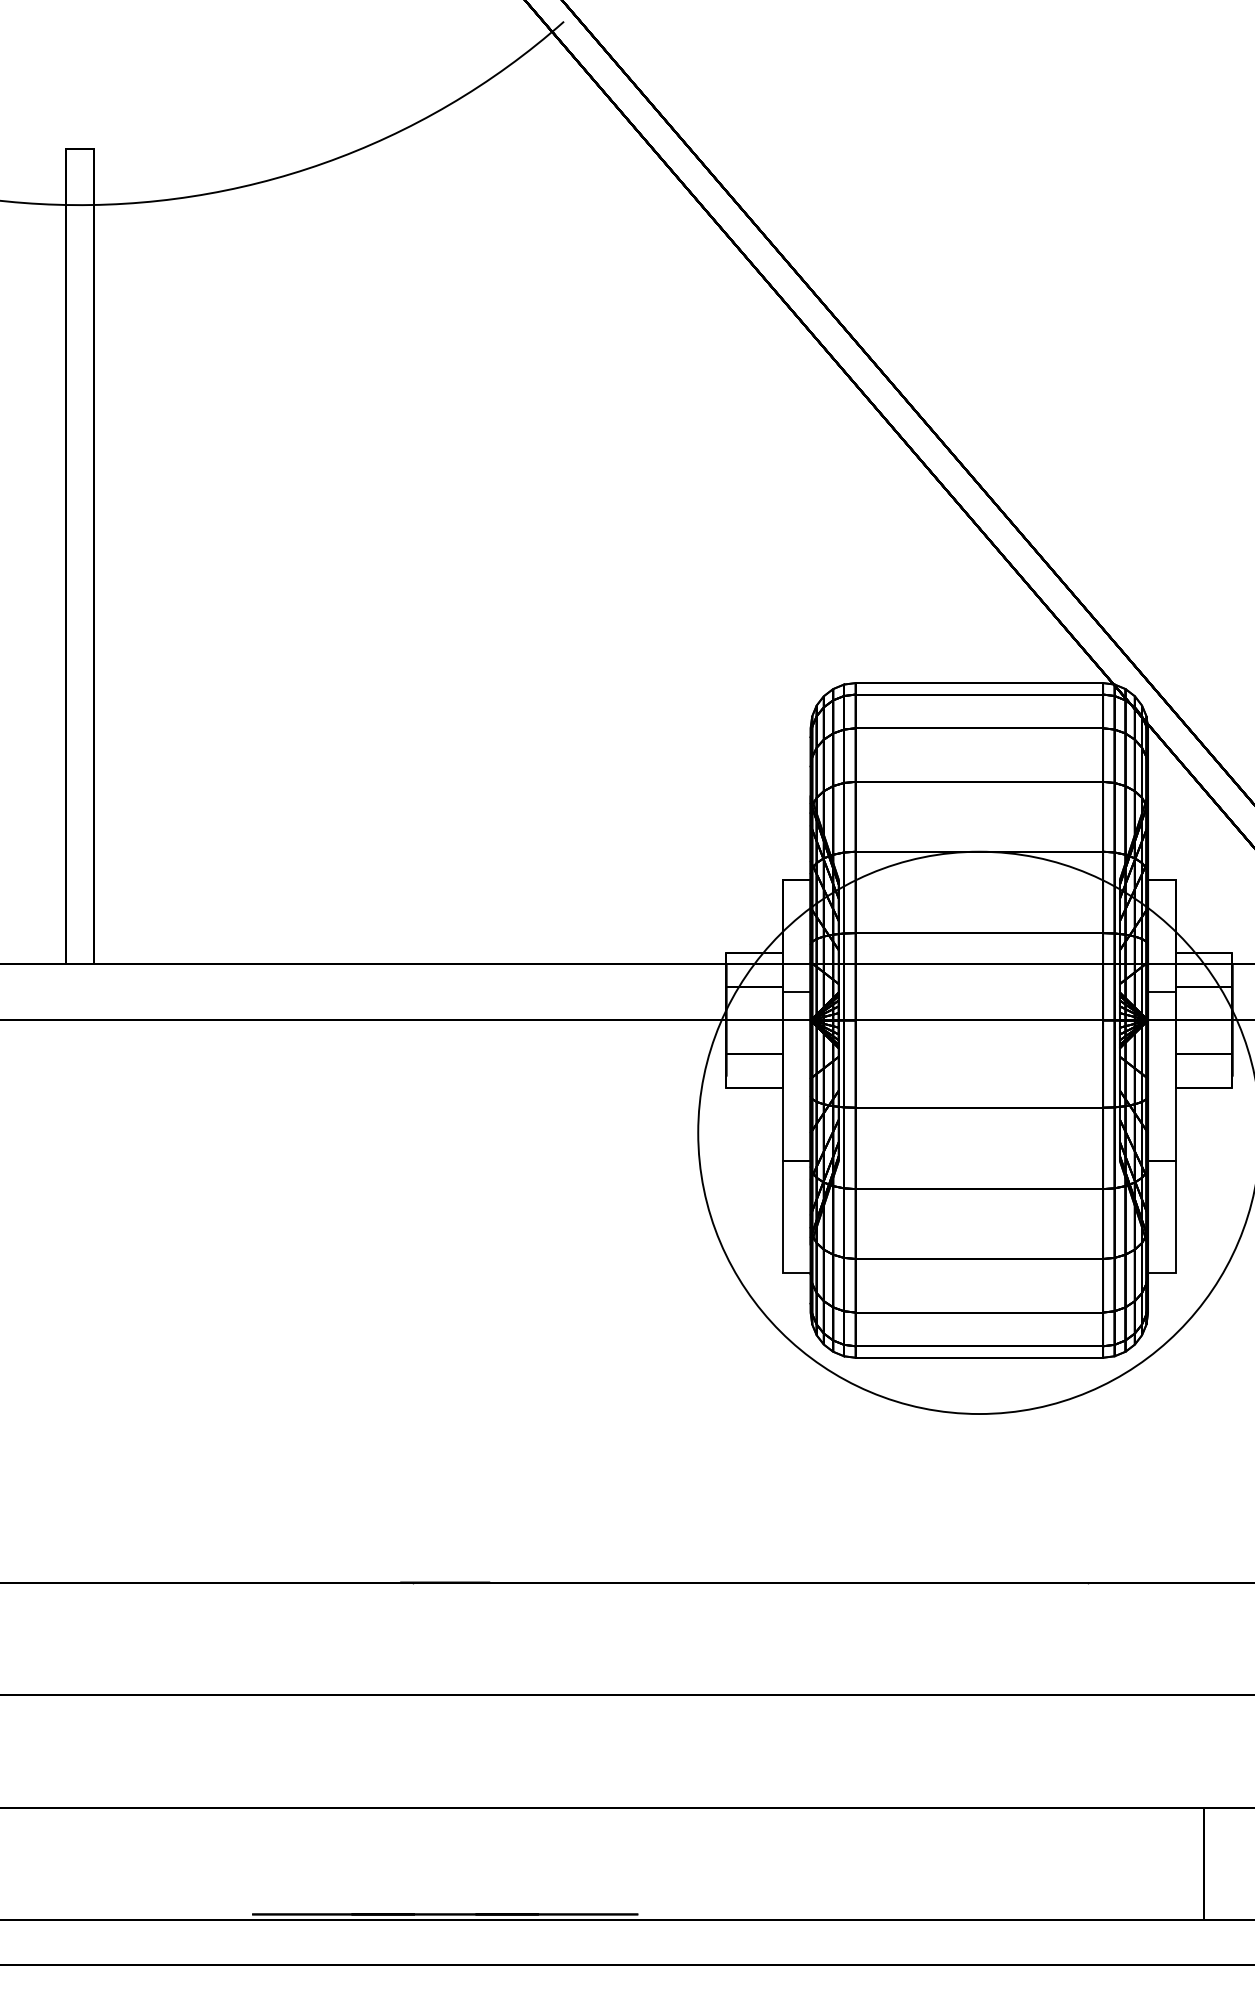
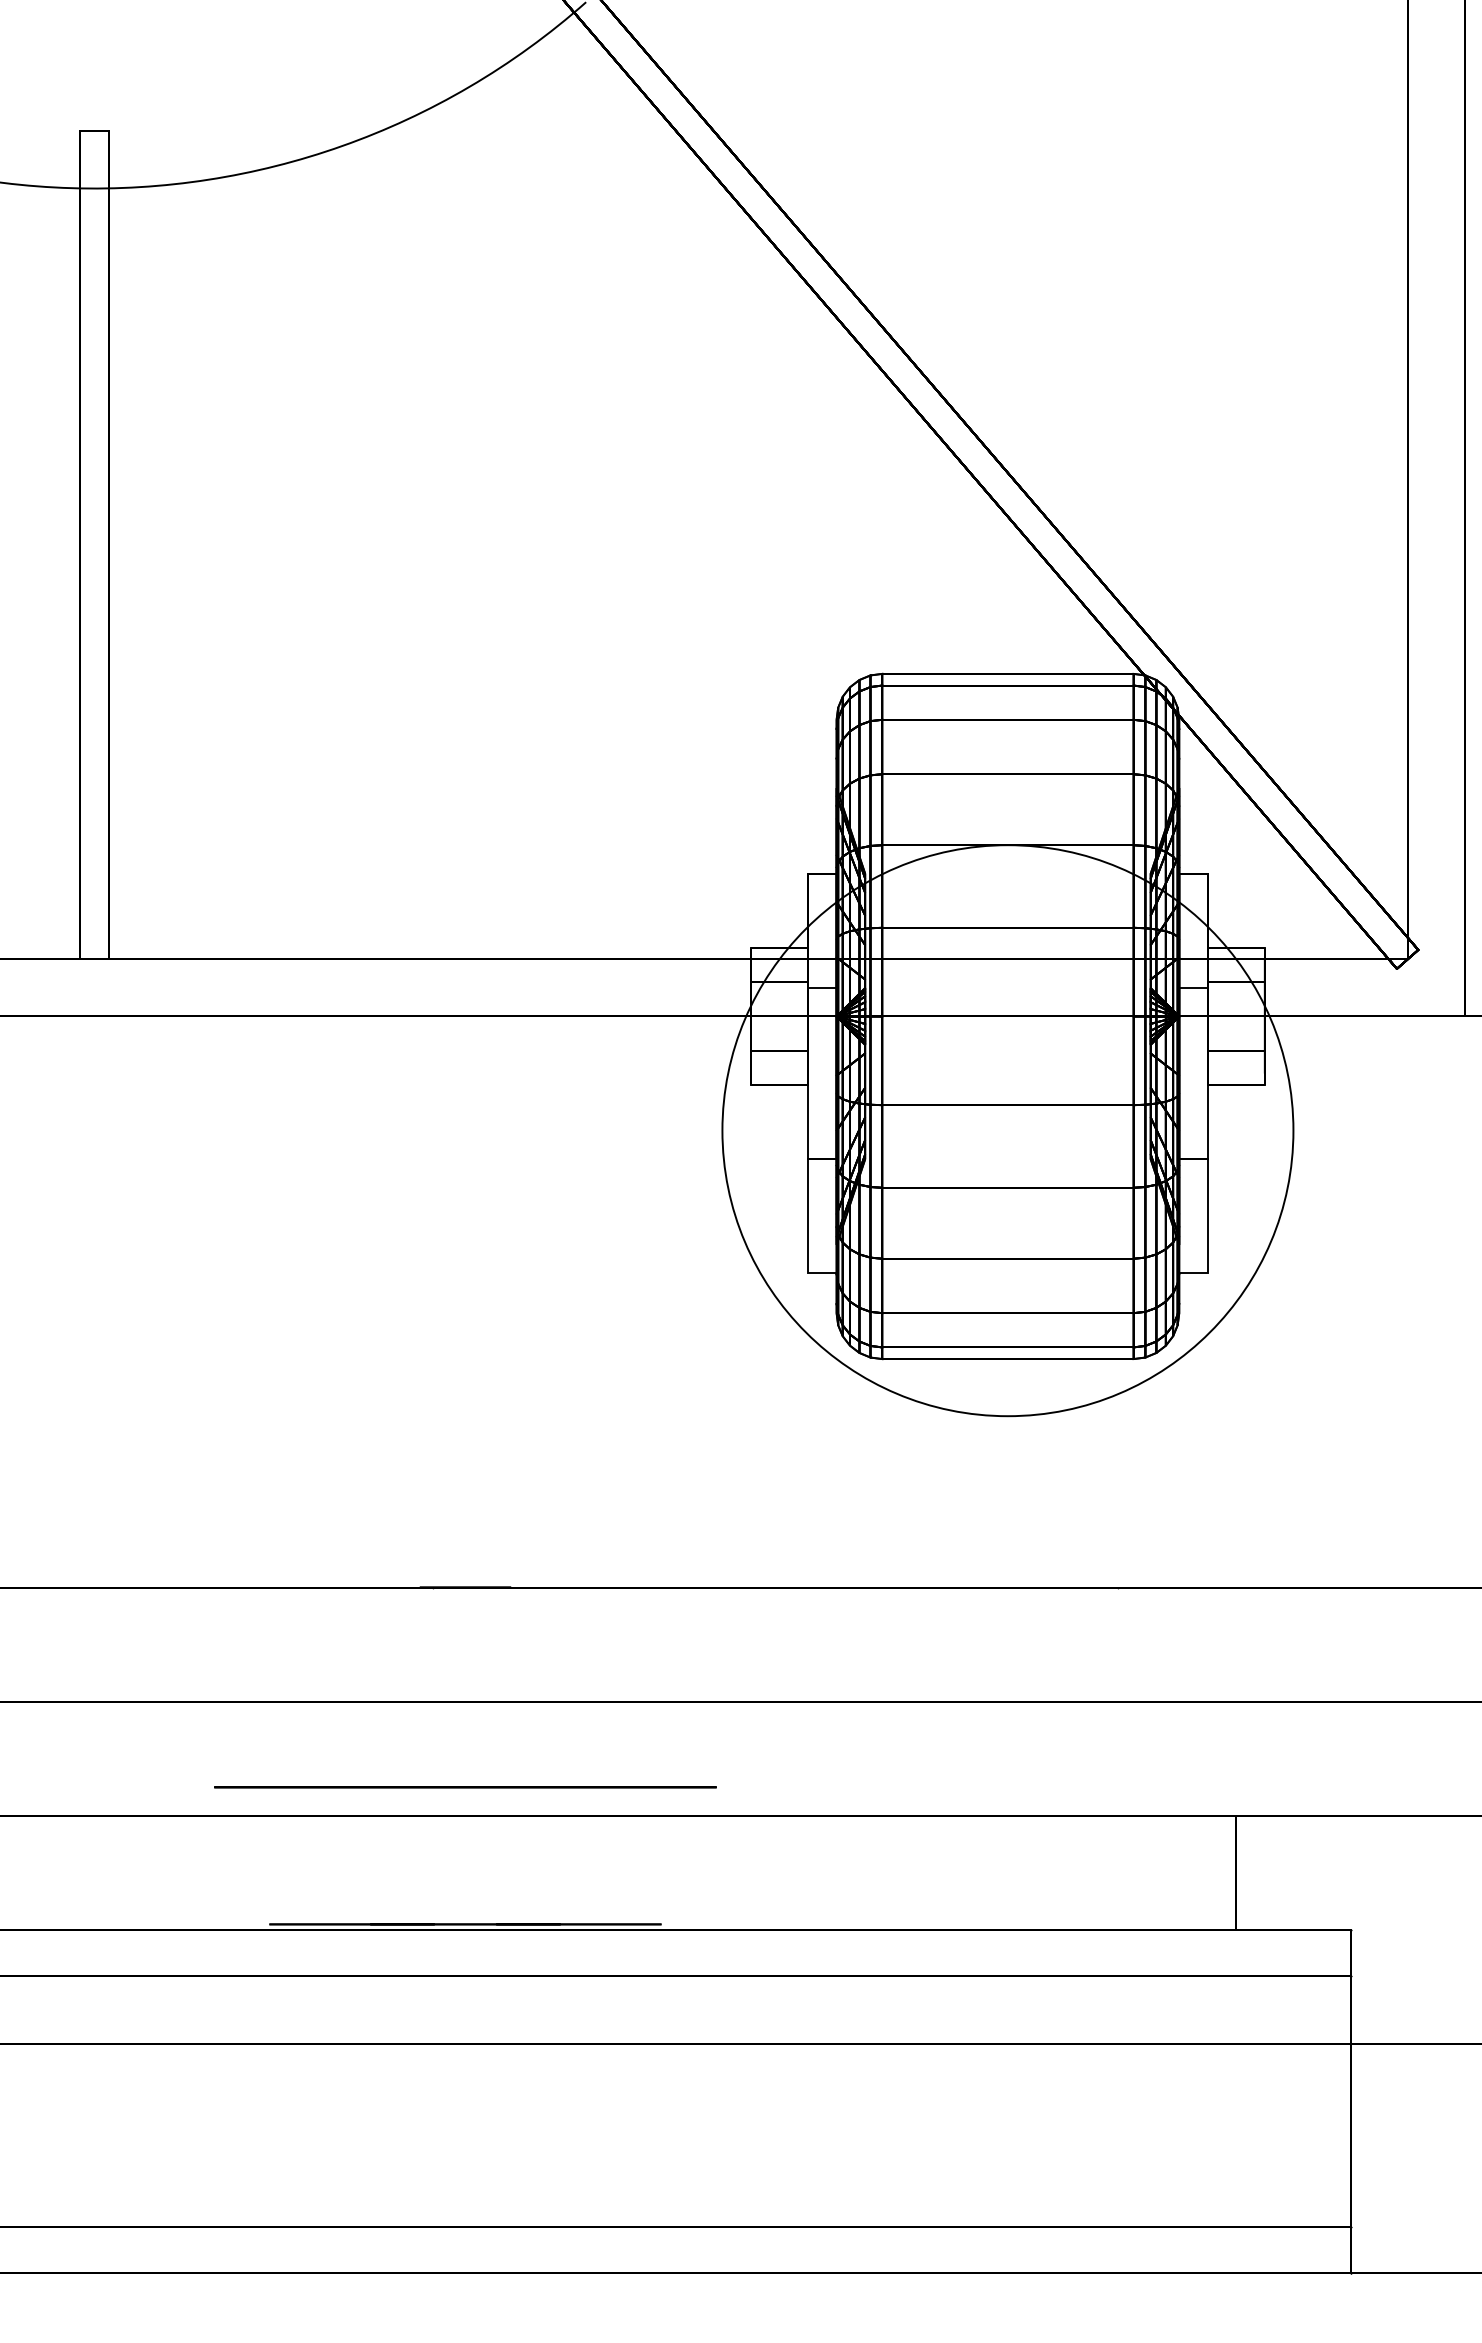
circle: (445, 1779) -> (465, 1787), added

